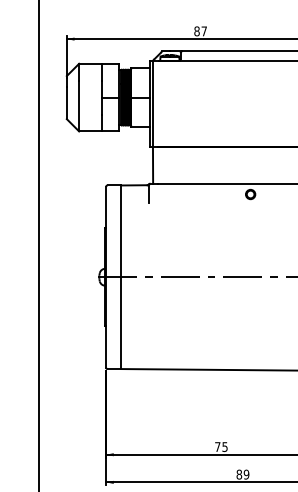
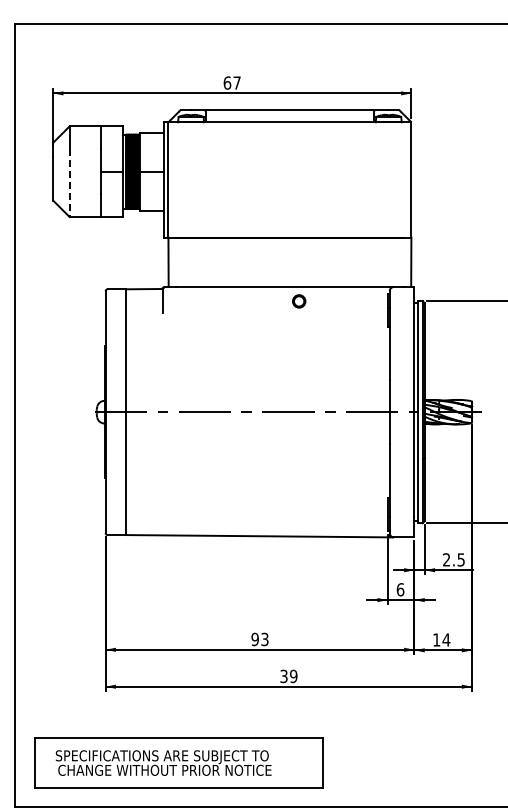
text: (197, 30) -> (227, 82), 87 -> 67
line: (79, 106) -> (69, 183), solid -> dashed
text: (220, 447) -> (259, 639), 75 -> 93
text: (238, 474) -> (283, 676), 89 -> 39

